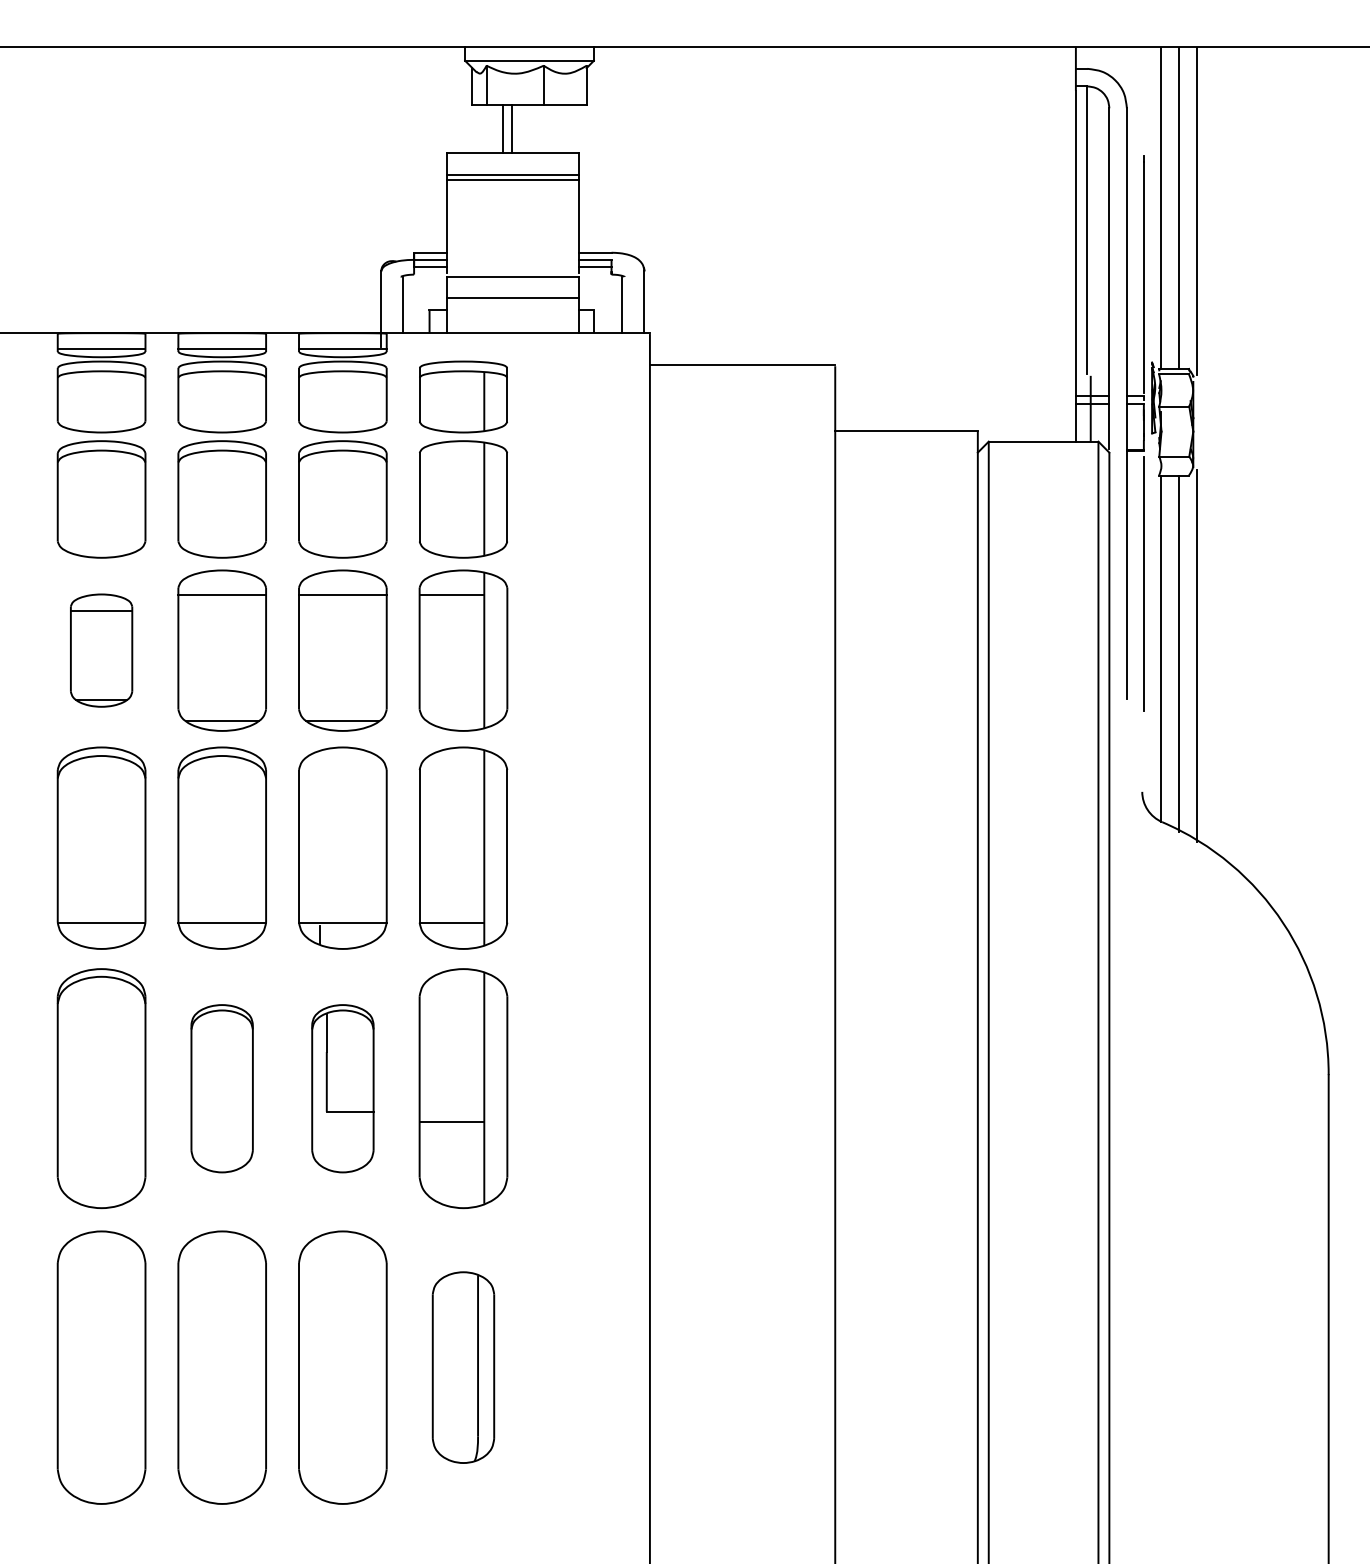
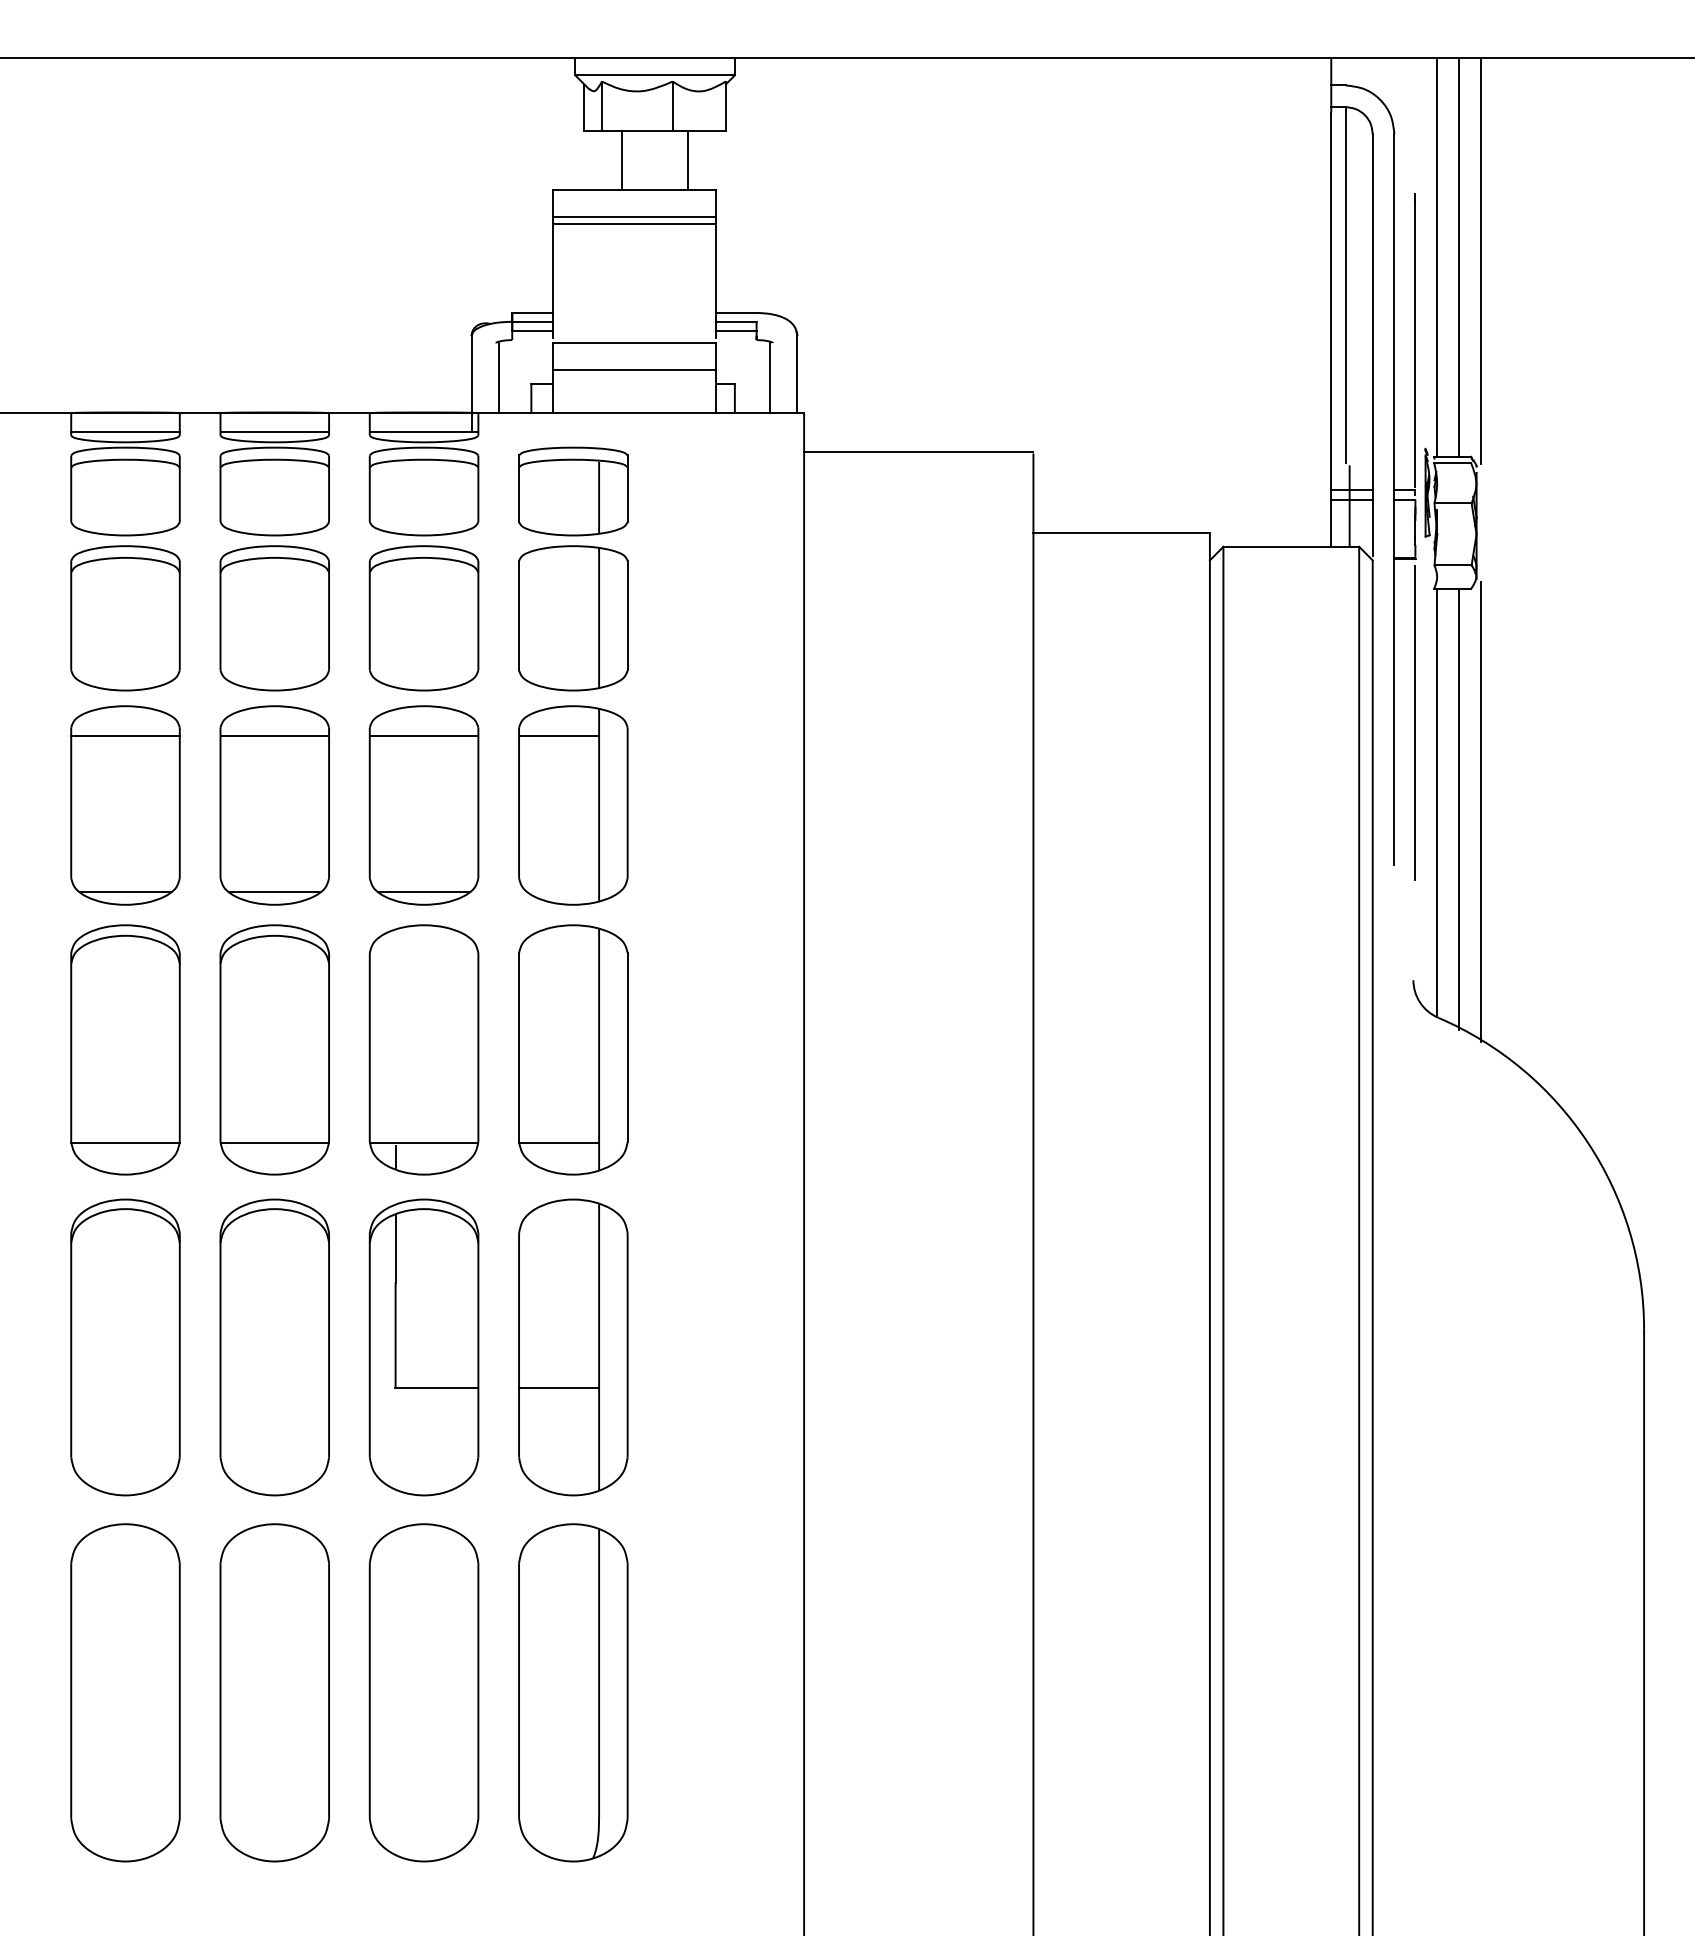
line: (511, 128) -> (687, 159), moved
part: (101, 650) -> (125, 805), size x1.43
part: (221, 1088) -> (273, 1347), size x1.43
part: (342, 1088) -> (423, 1347), size x1.43
part: (463, 1367) -> (573, 1692), size x1.43

